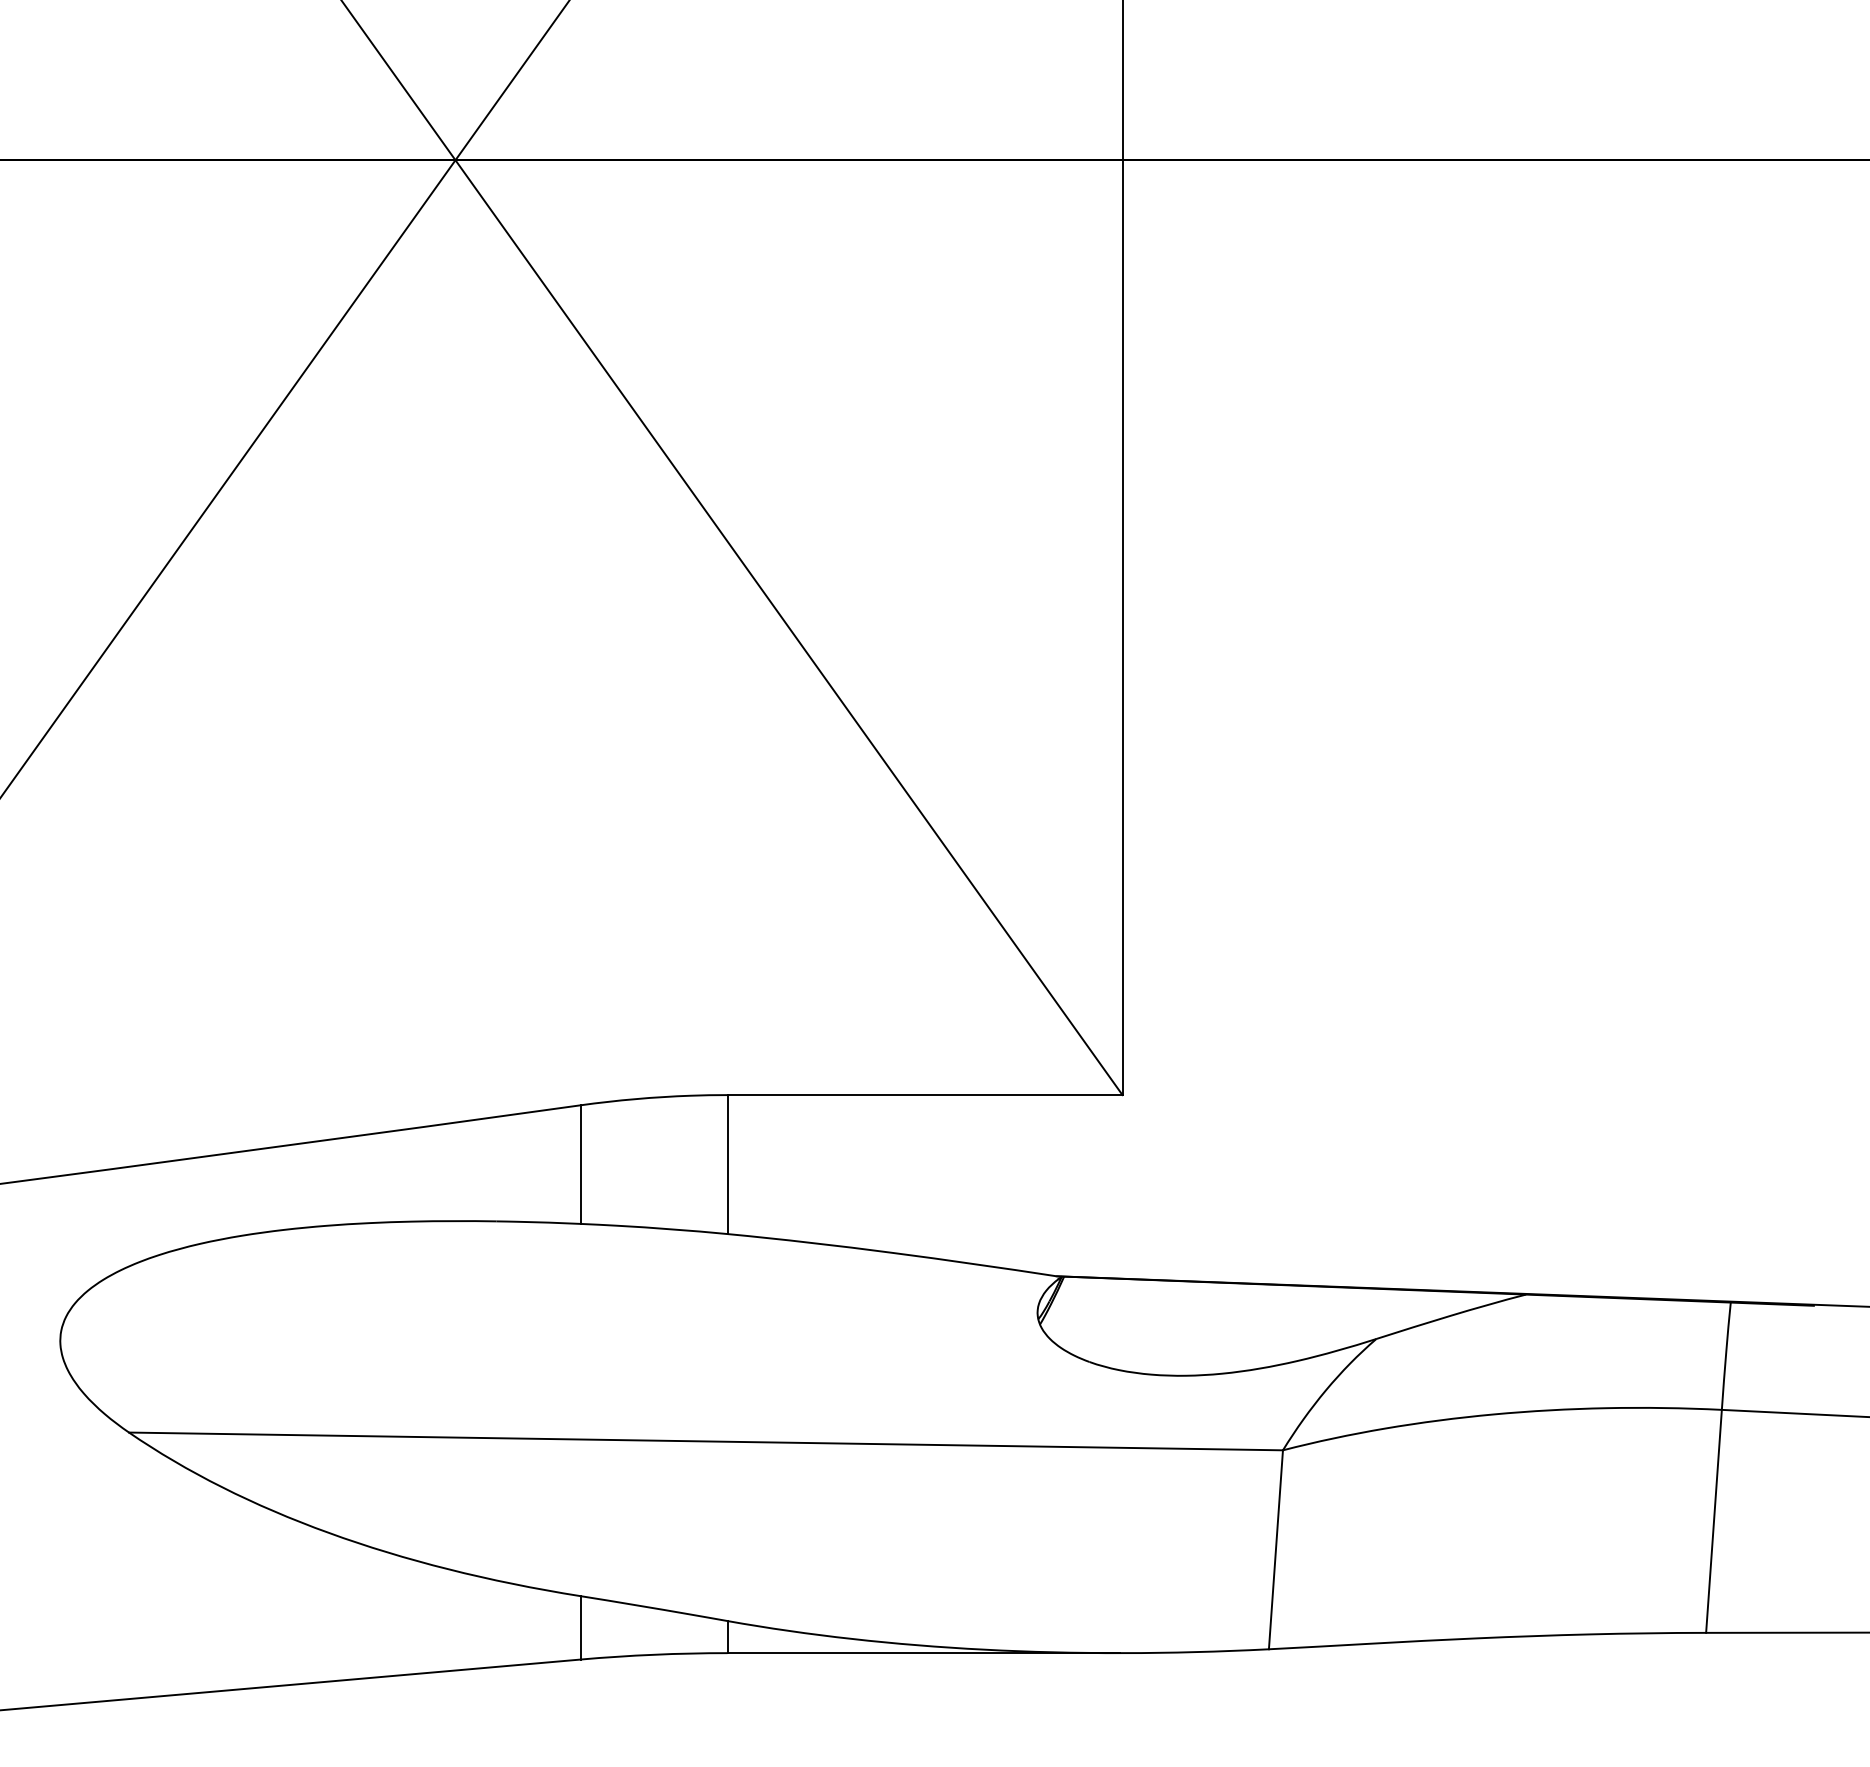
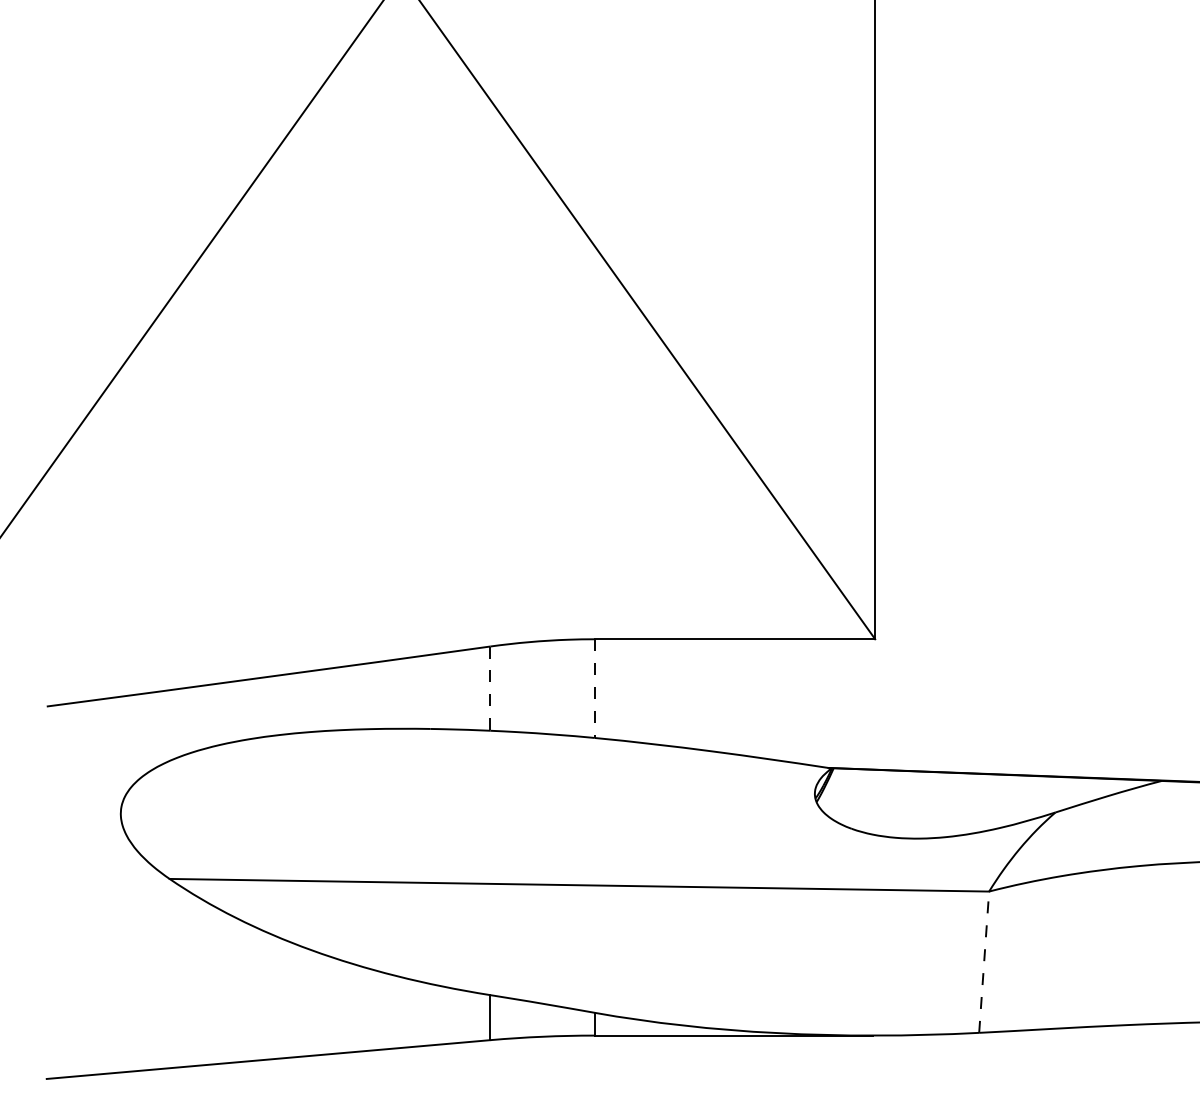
line: (580, 1165) -> (490, 689), solid -> dashed
line: (727, 1165) -> (594, 689), solid -> dashed
line: (1275, 1549) -> (983, 961), solid -> dashed

